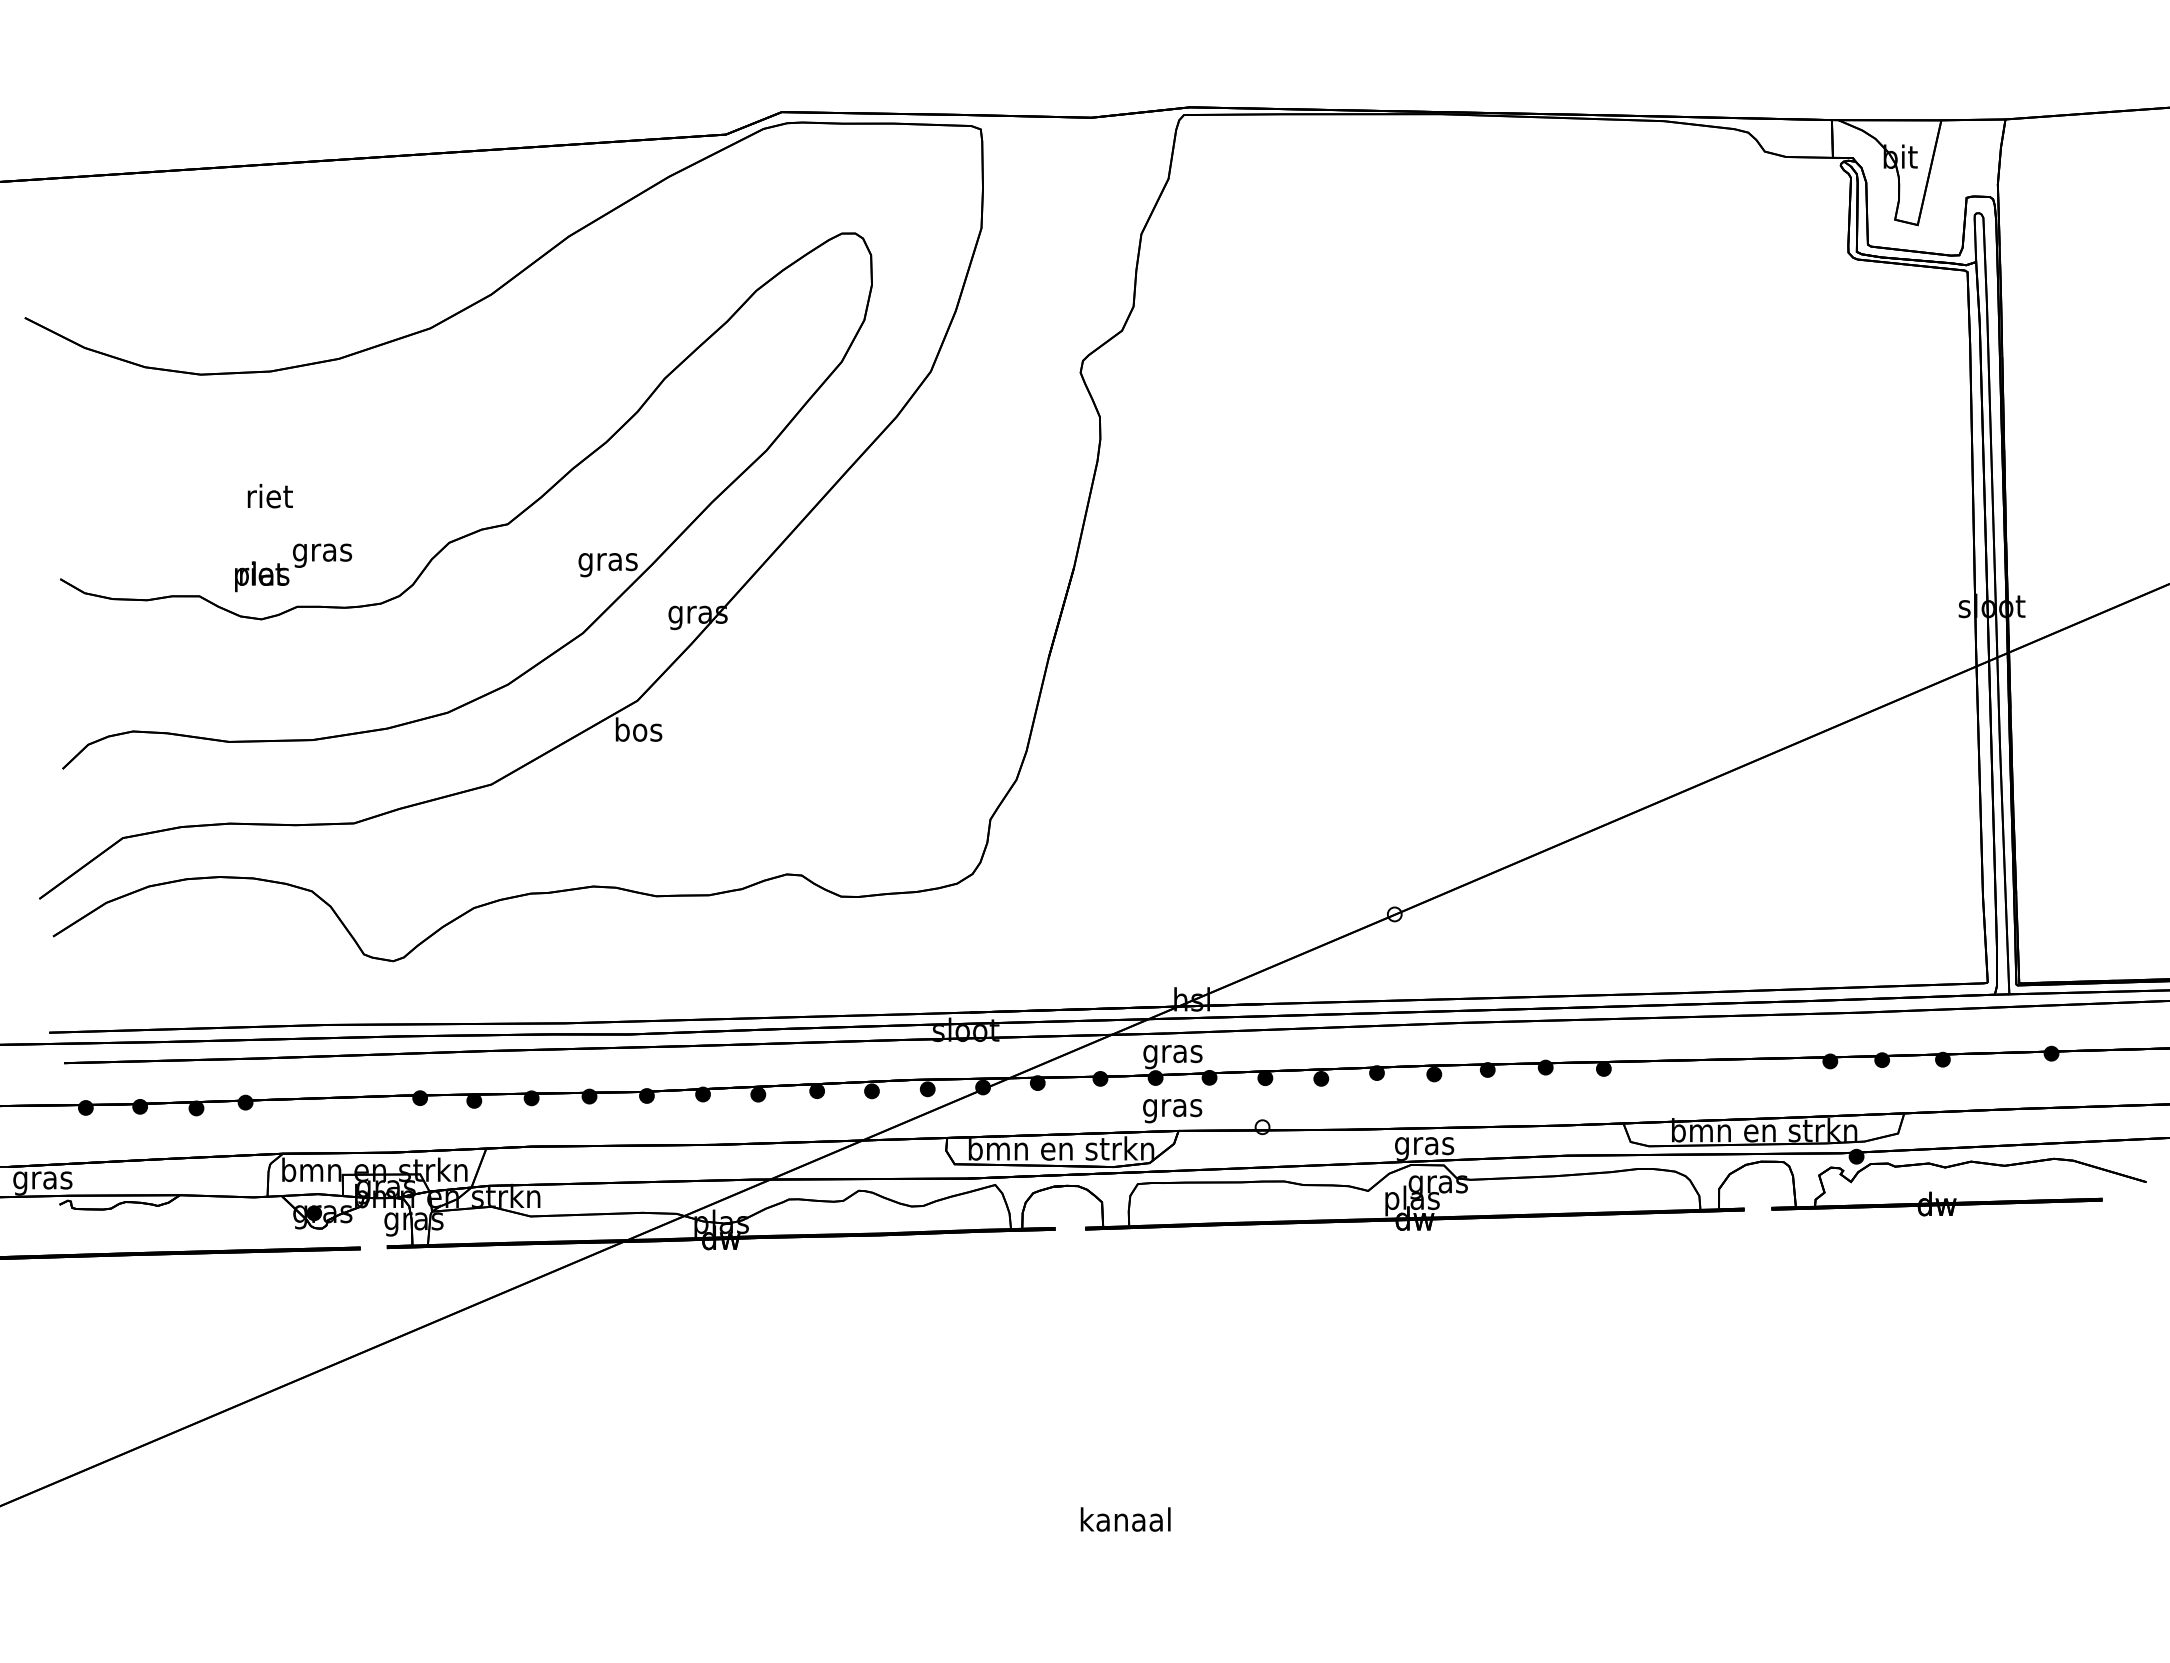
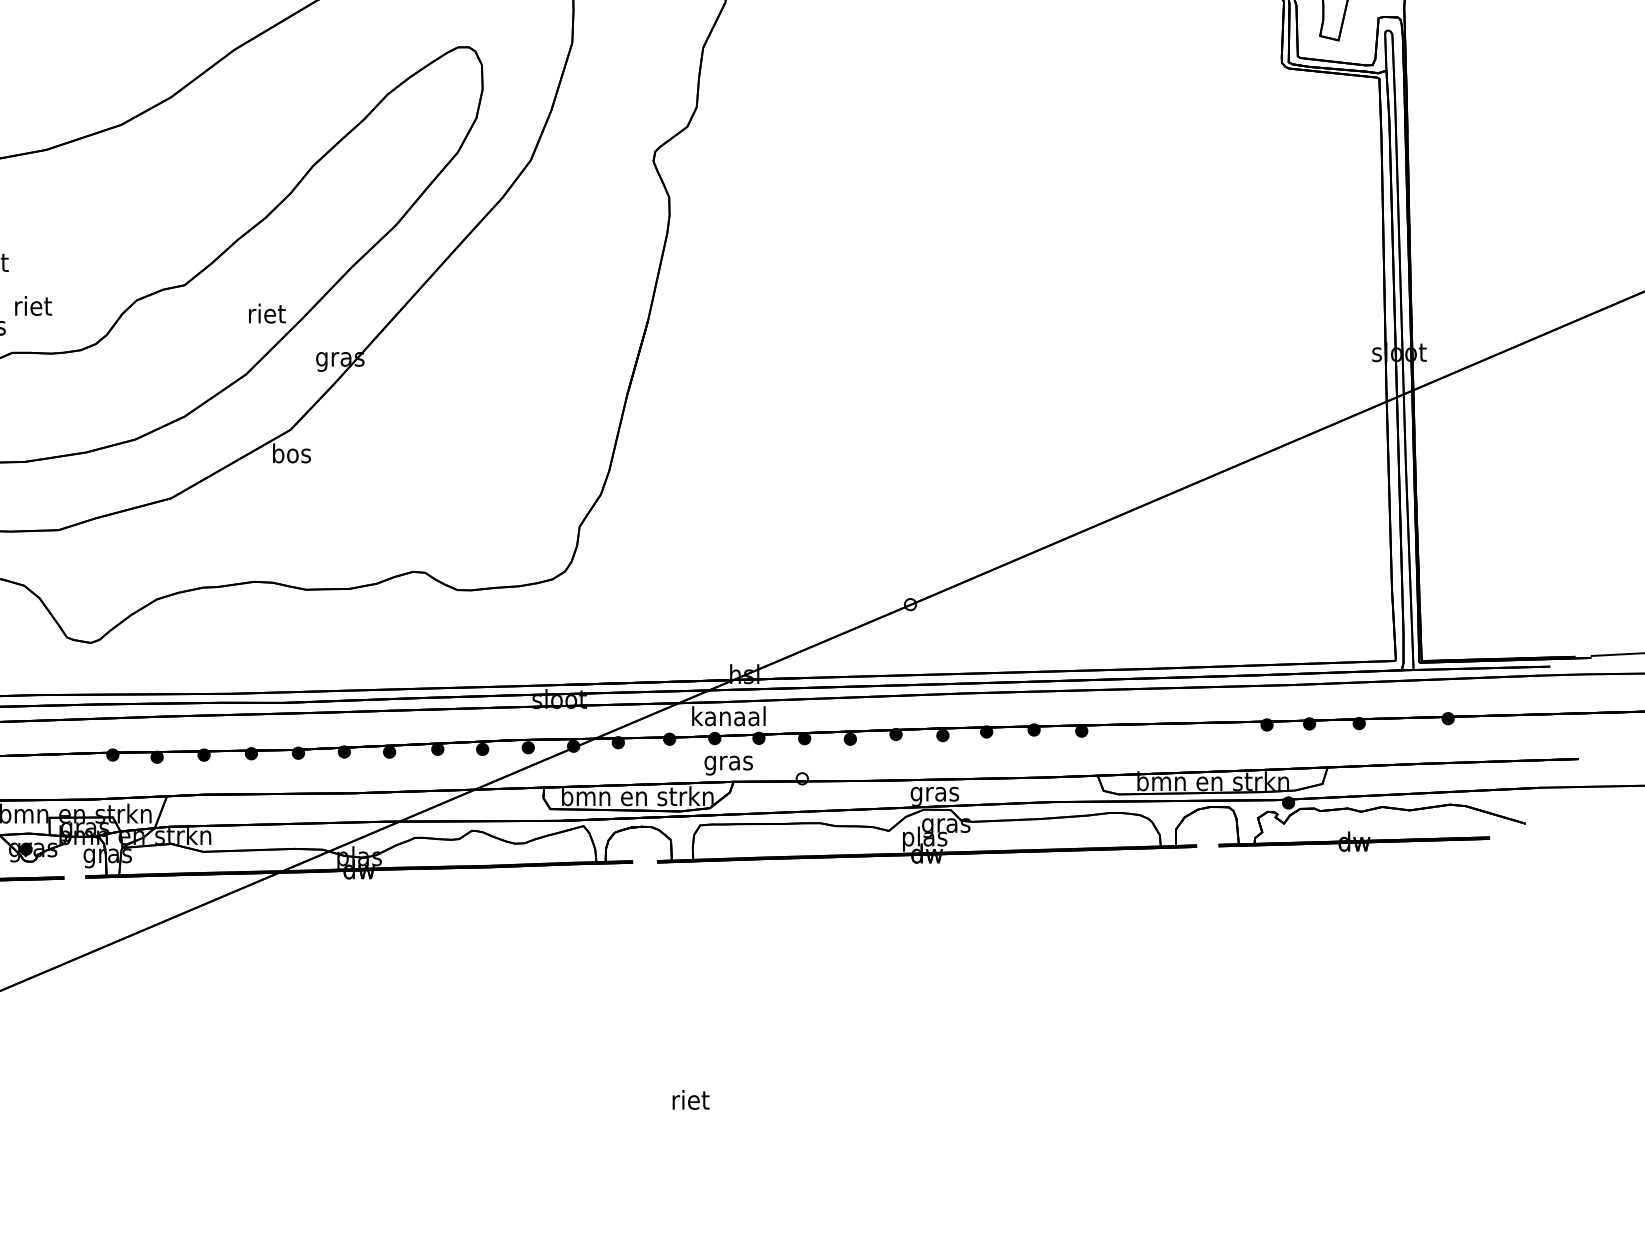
text: (322, 552) -> (32, 308), gras -> riet
text: (607, 561) -> (266, 315), gras -> riet
text: (1172, 1053) -> (728, 718), gras -> kanaal
text: (1125, 1519) -> (690, 1099), kanaal -> riet

